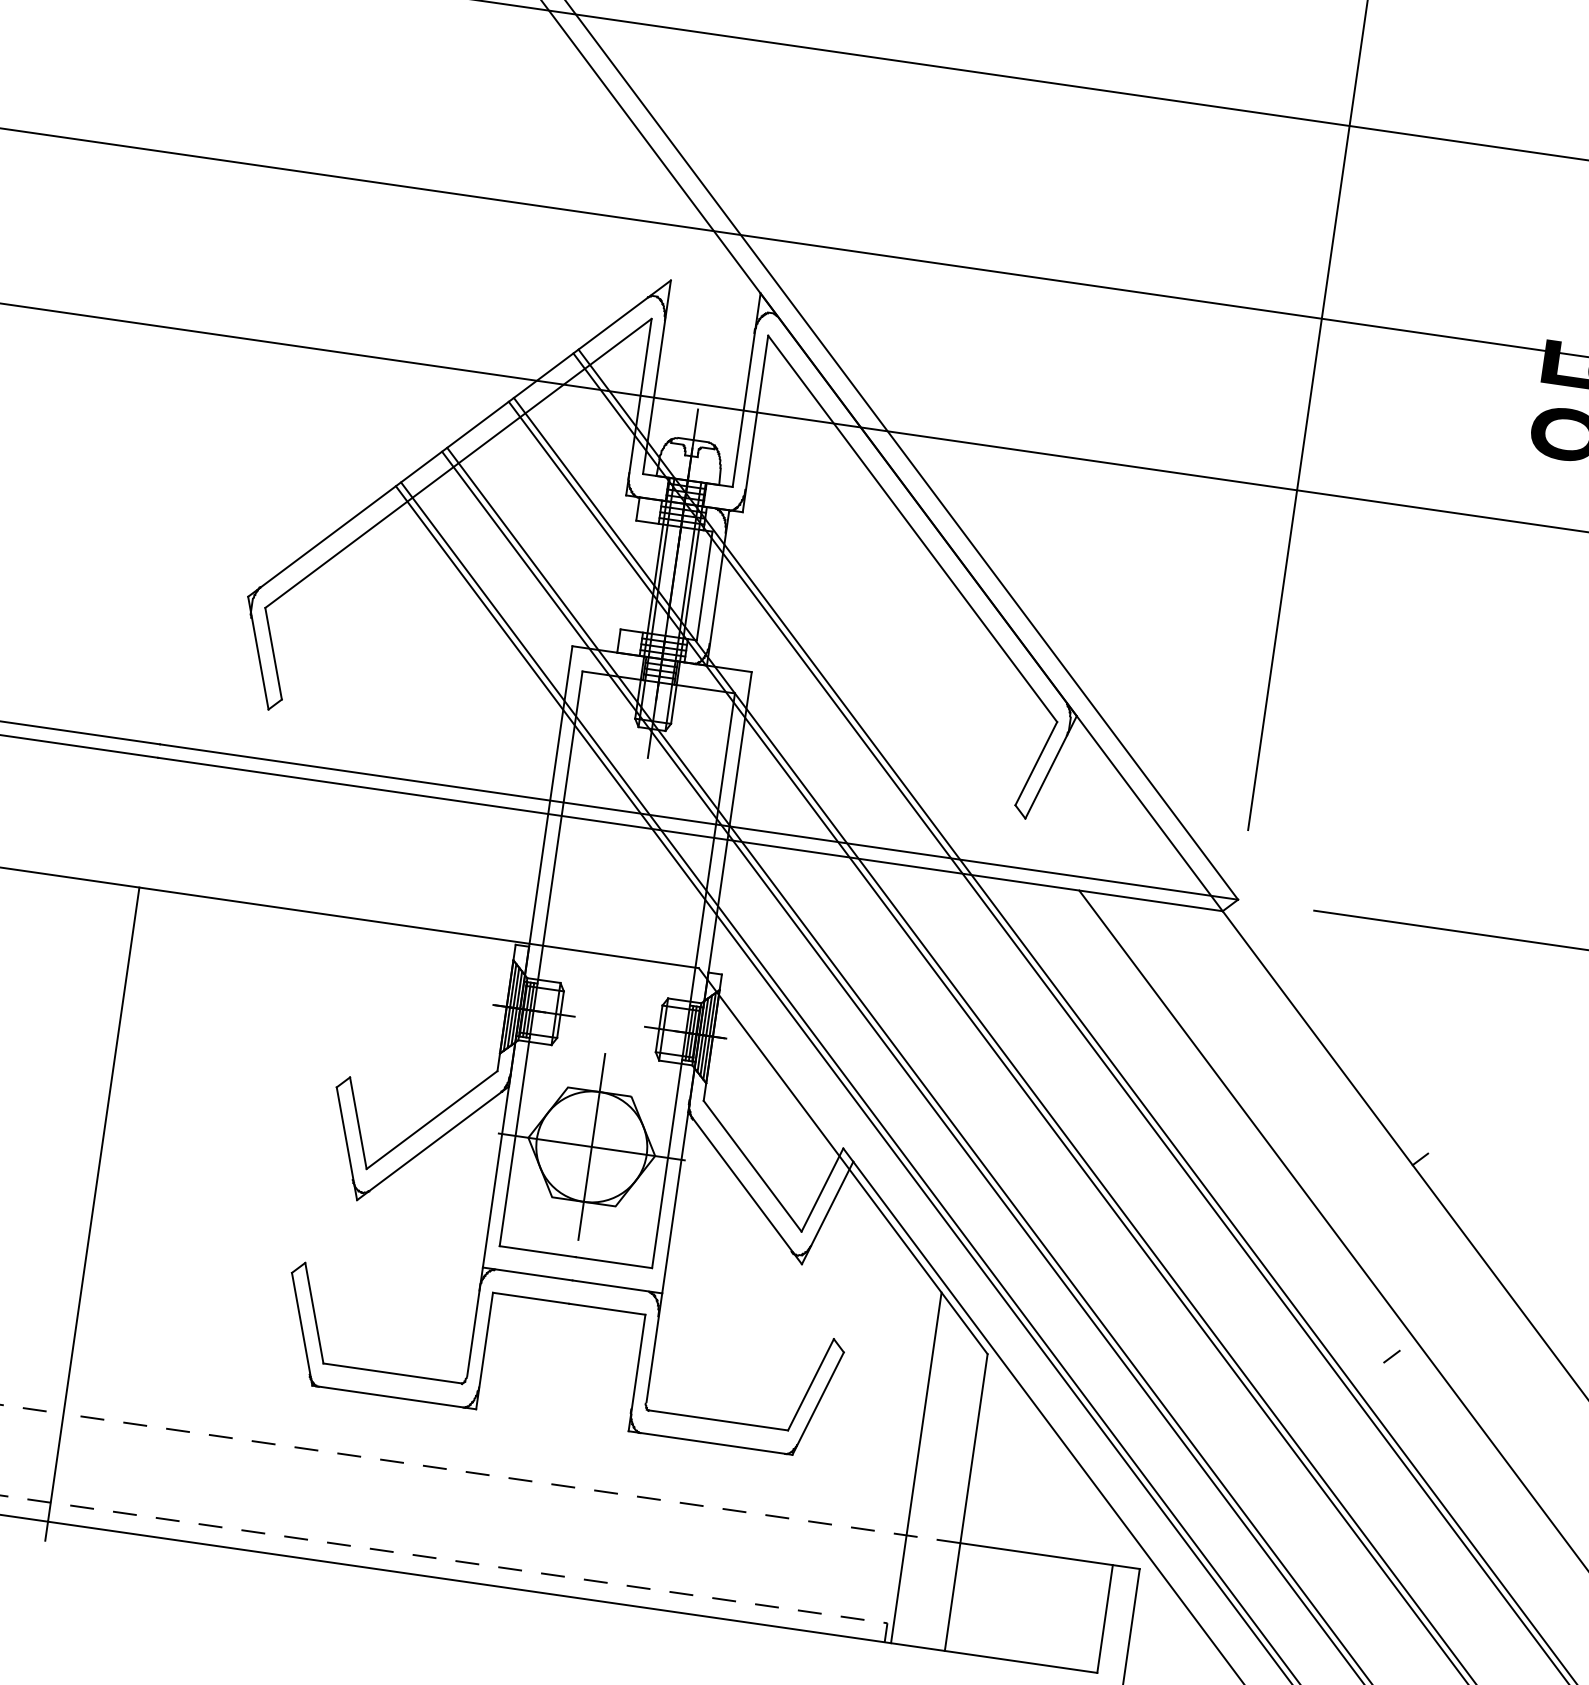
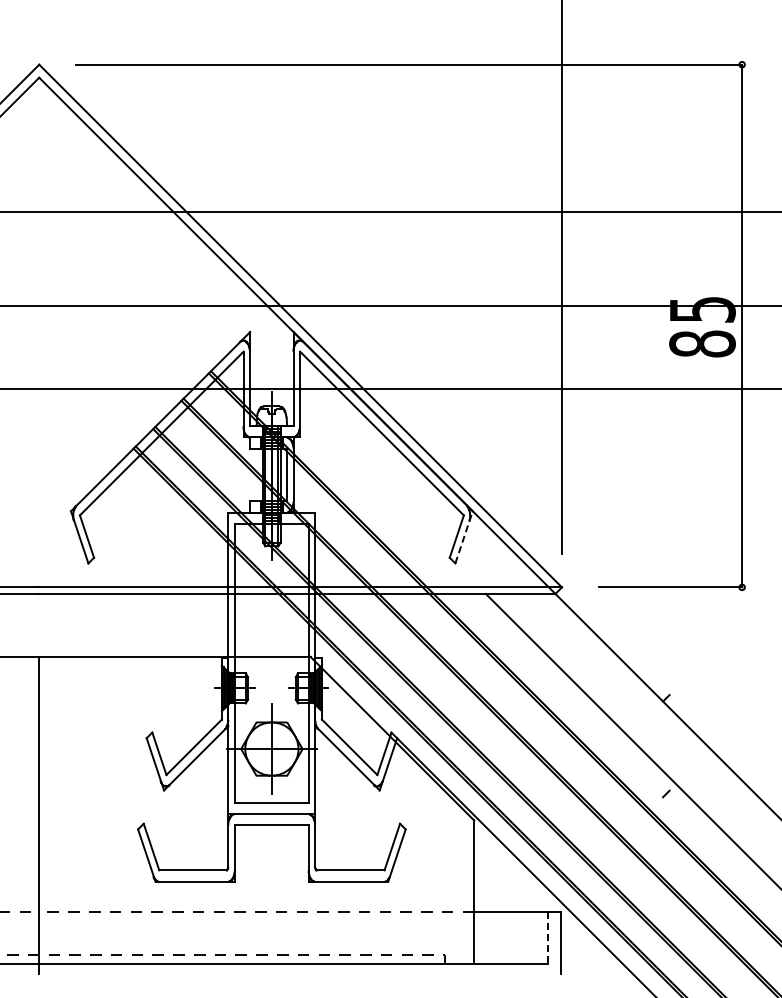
line: (1051, 767) -> (464, 537), solid -> dashed
line: (917, 1468) -> (448, 879), removed
line: (1105, 1619) -> (548, 938), solid -> dashed

